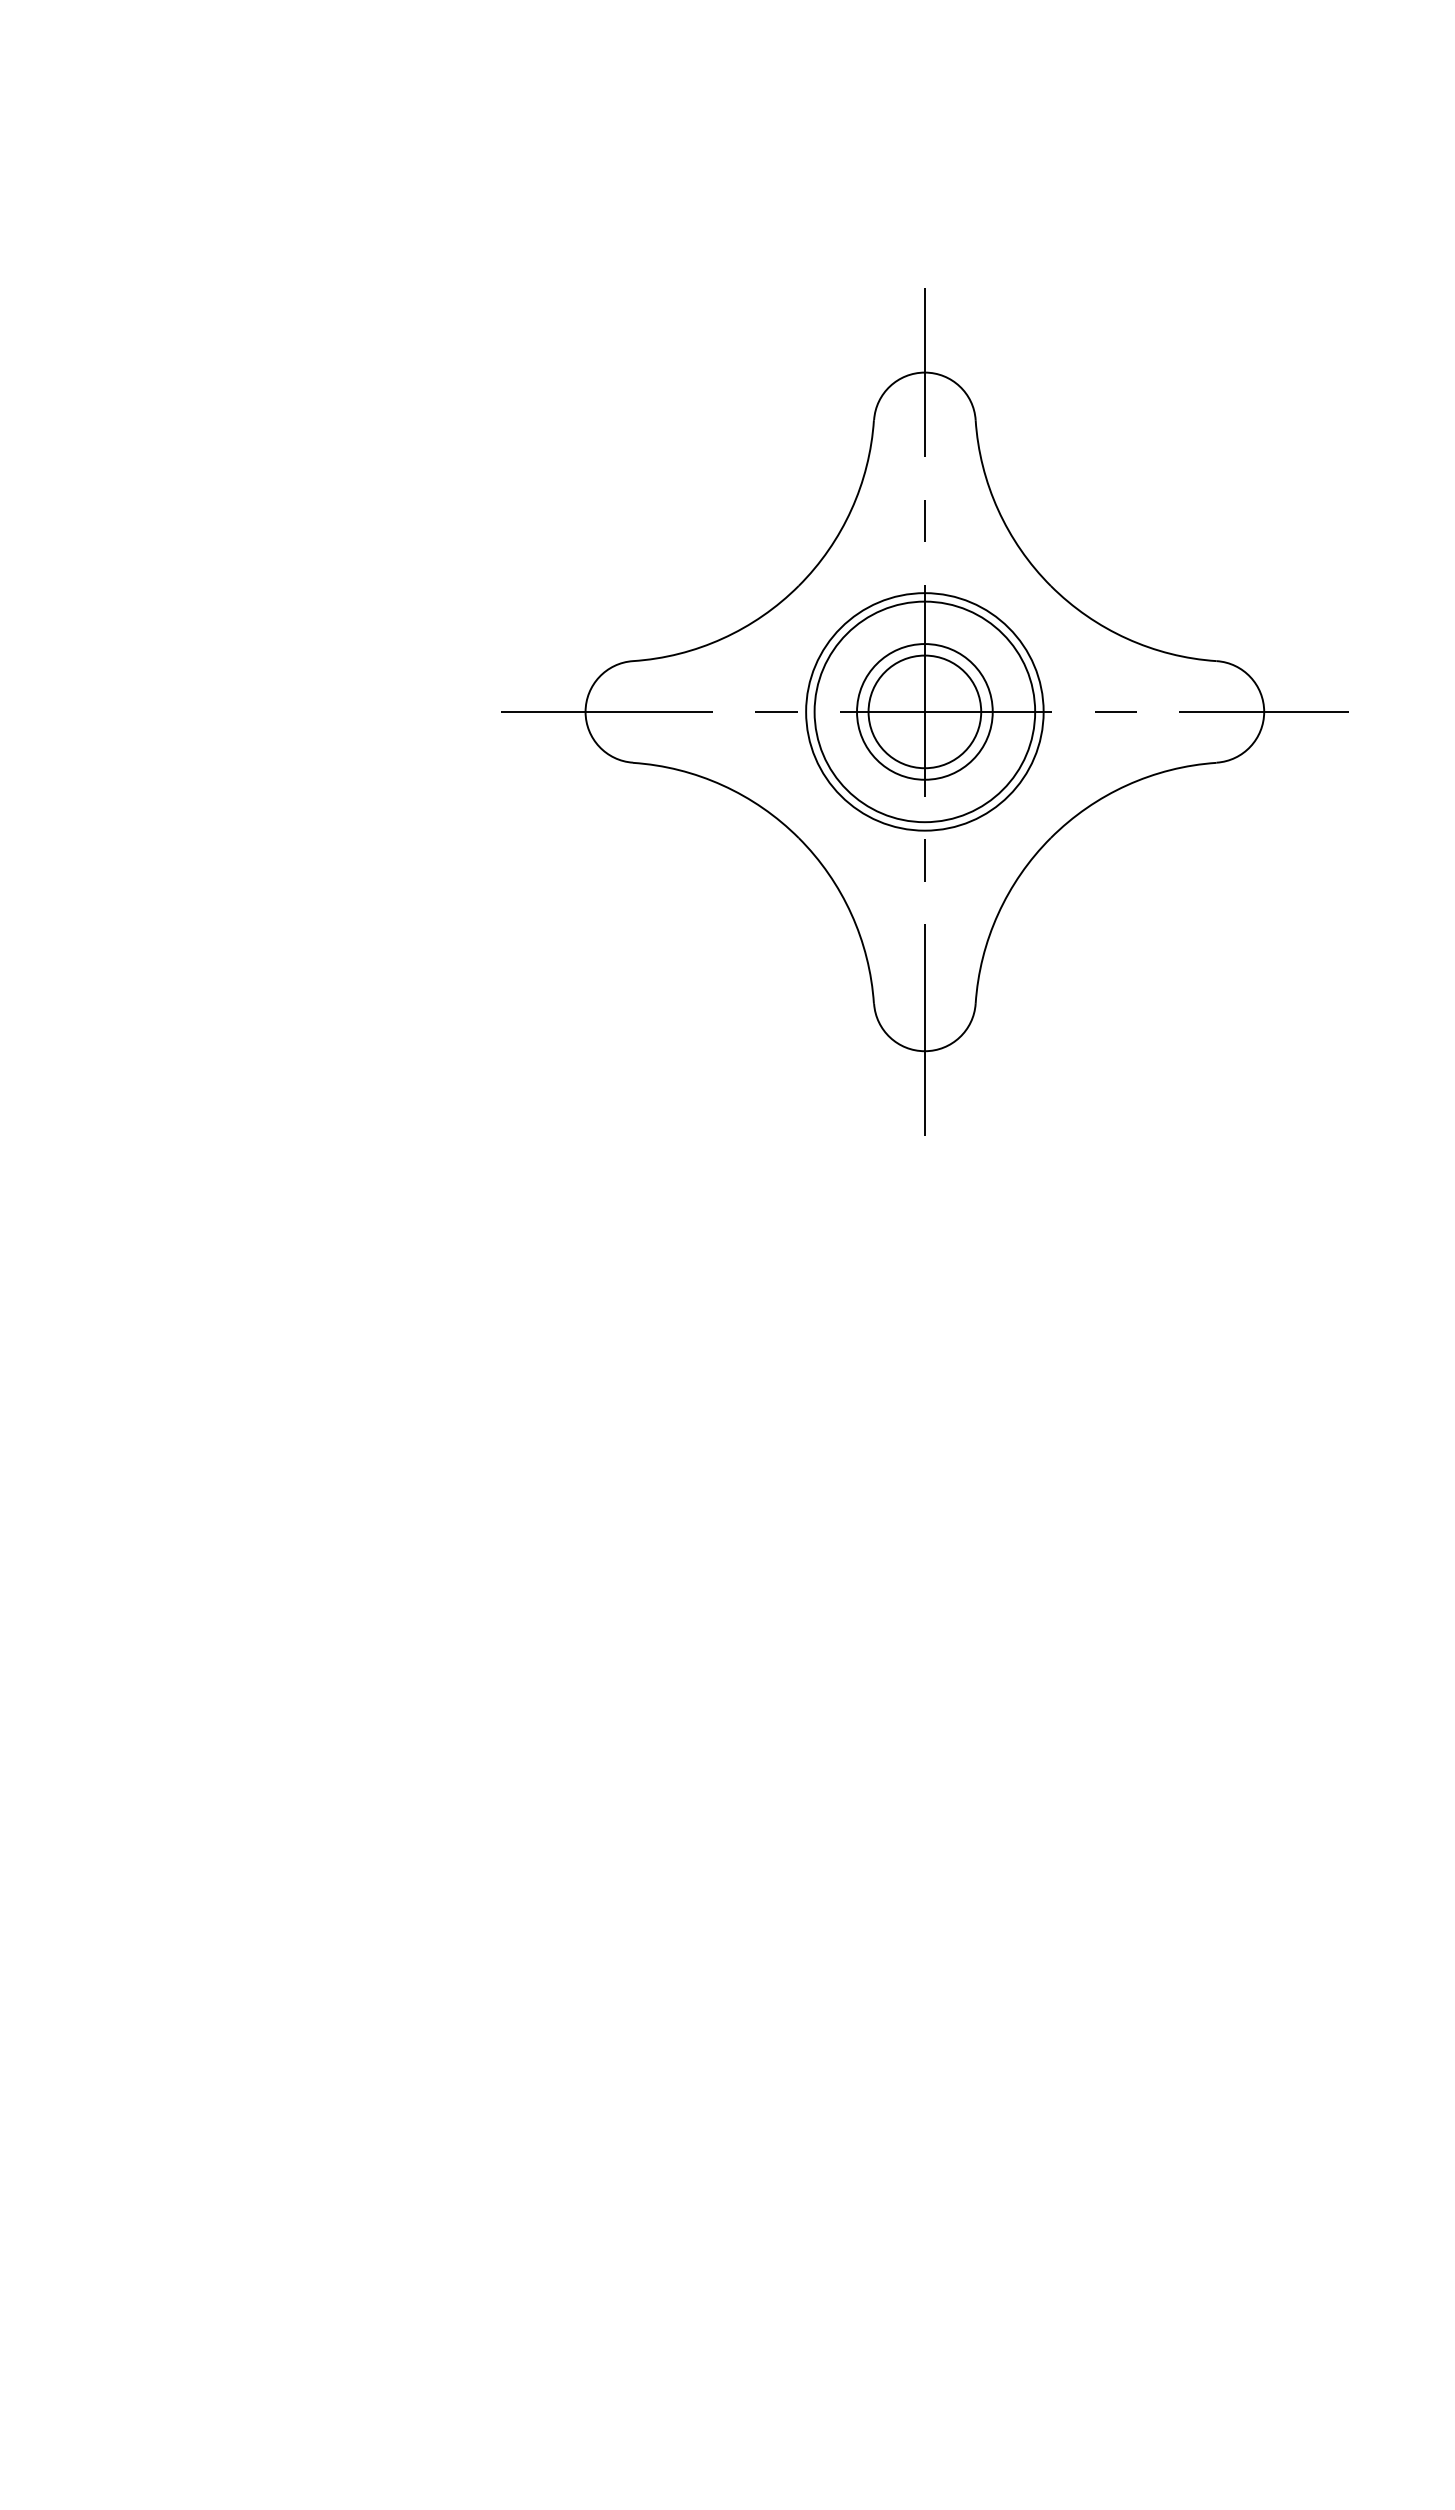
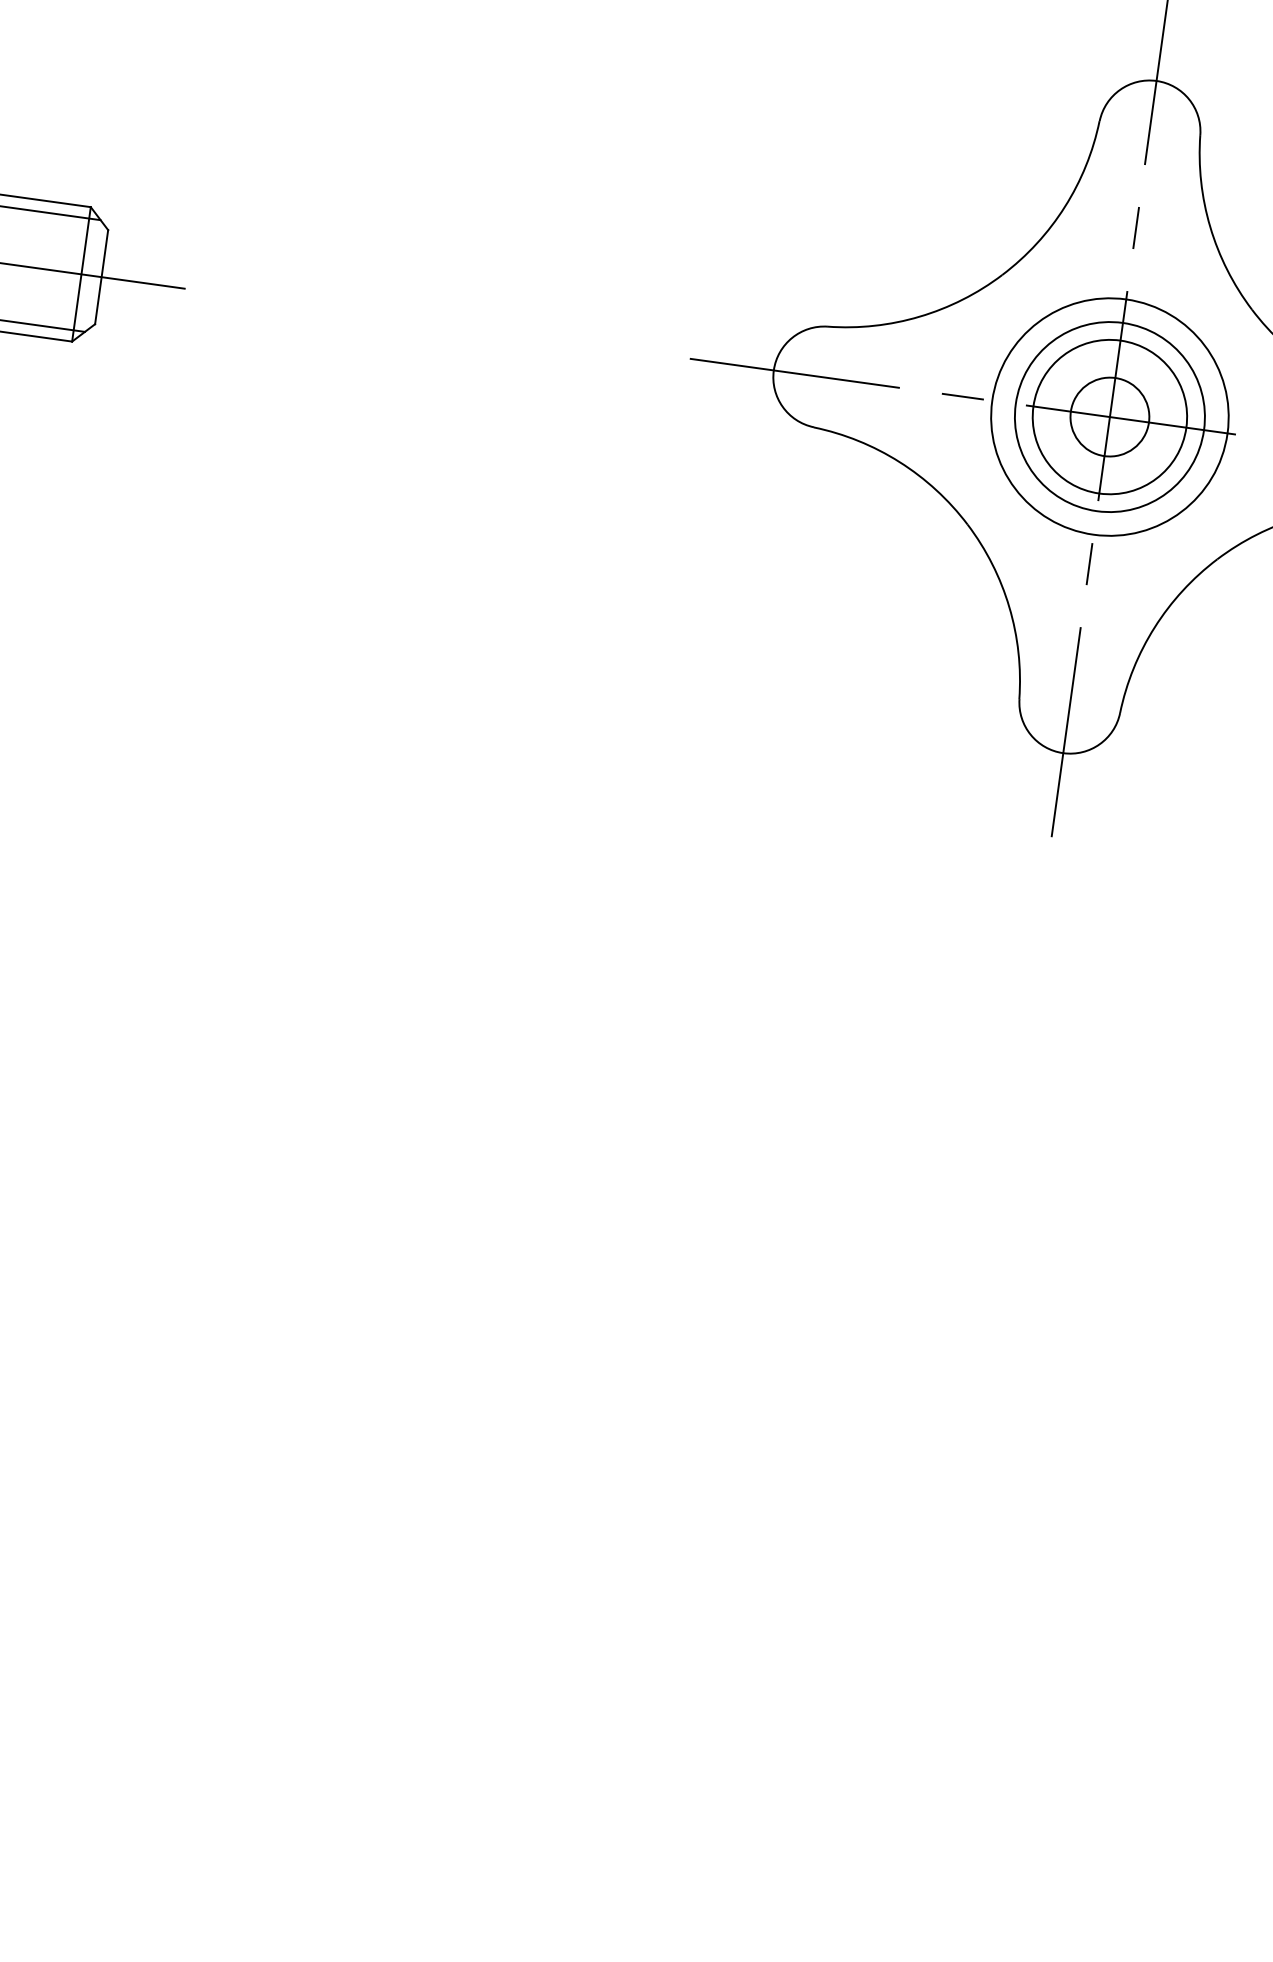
circle: (924, 711) -> (1109, 416), size x0.7
circle: (924, 711) -> (1109, 416), size x0.7
circle: (924, 711) -> (1109, 416), size x1.4

